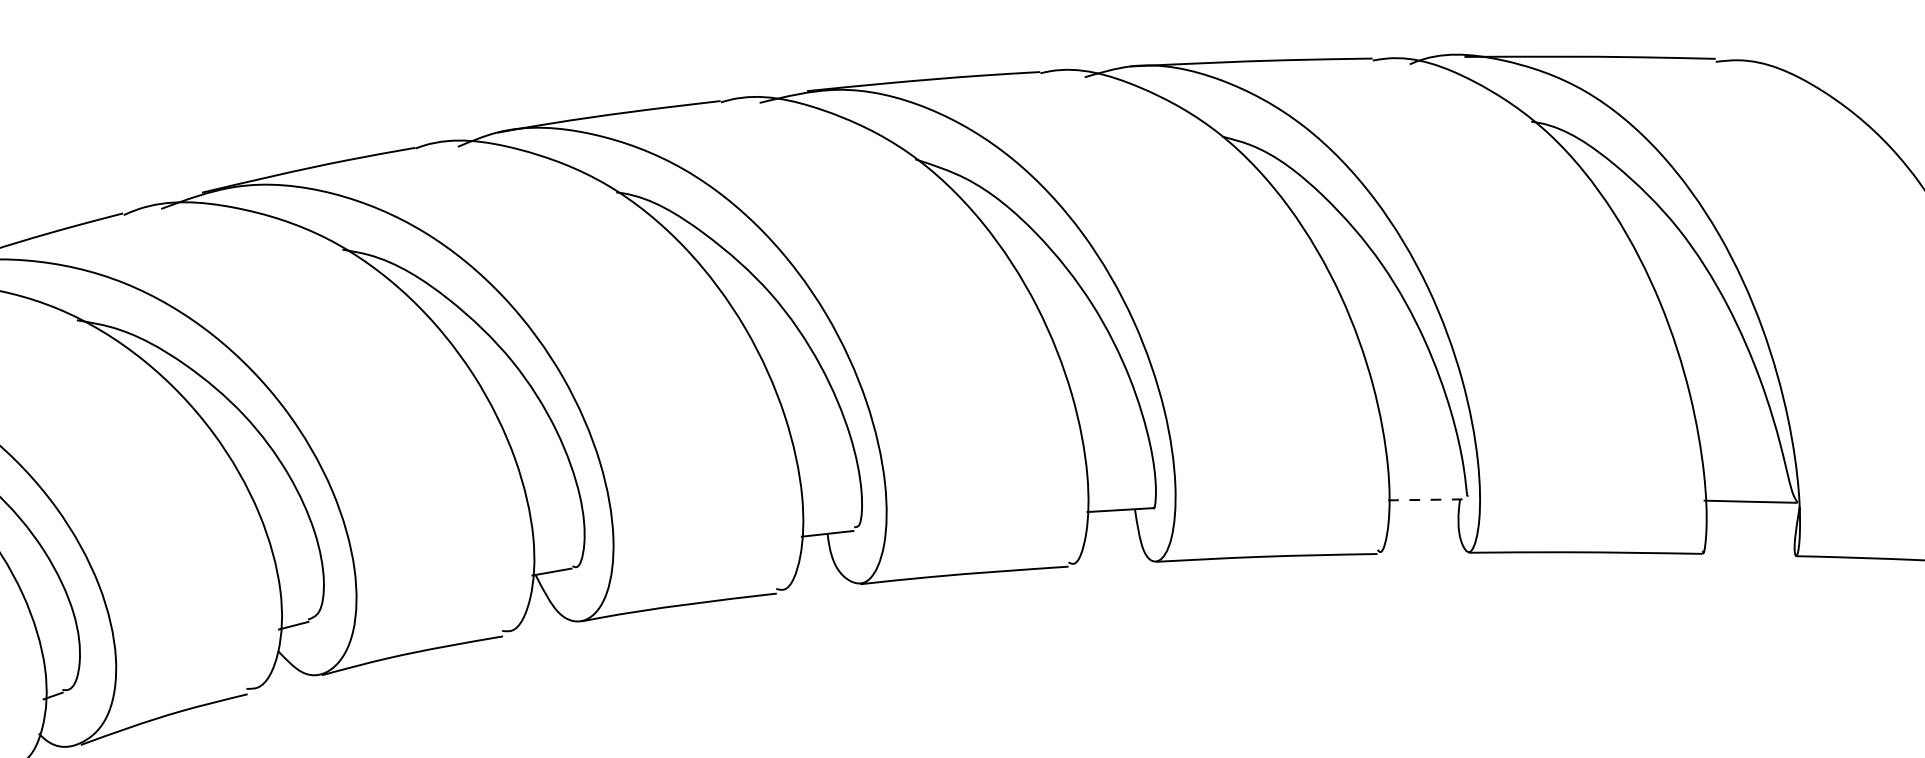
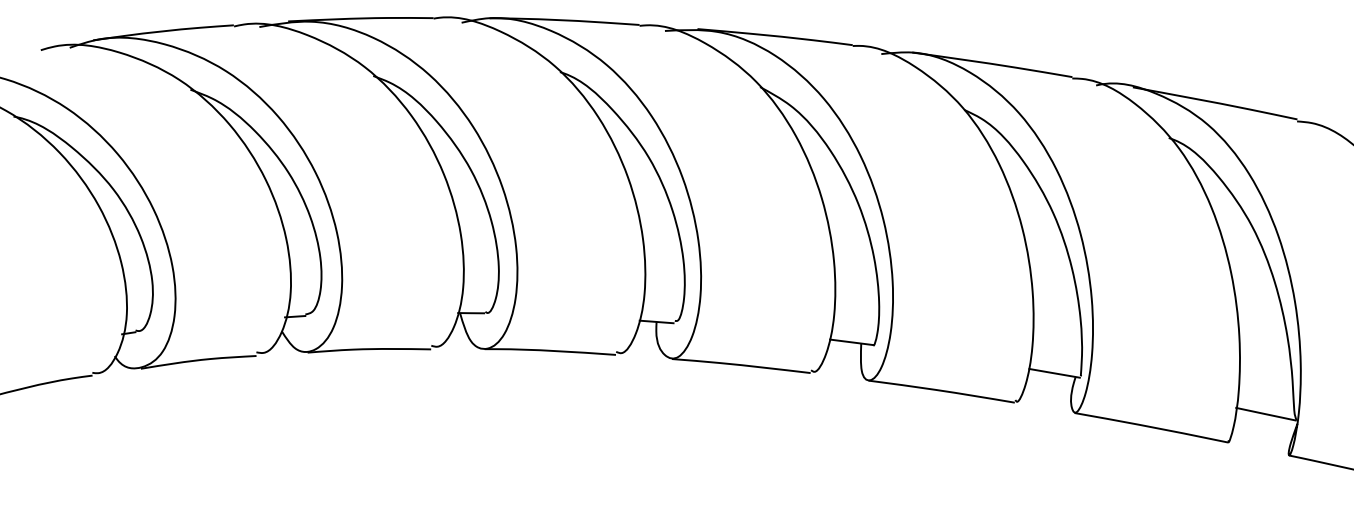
line: (1427, 500) -> (1054, 373), dashed -> solid

